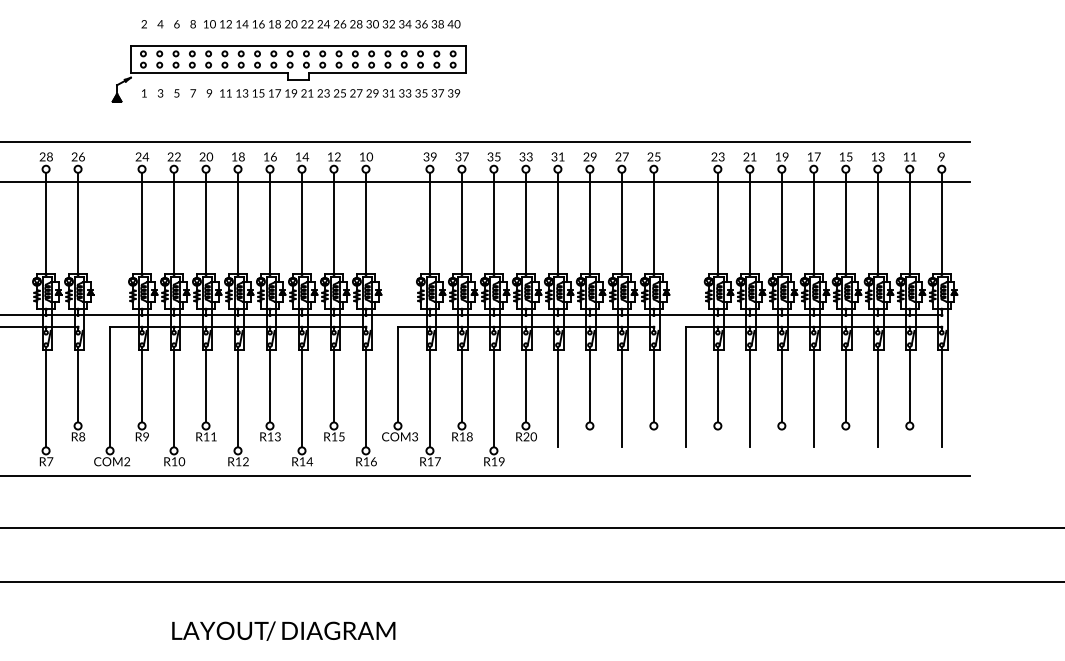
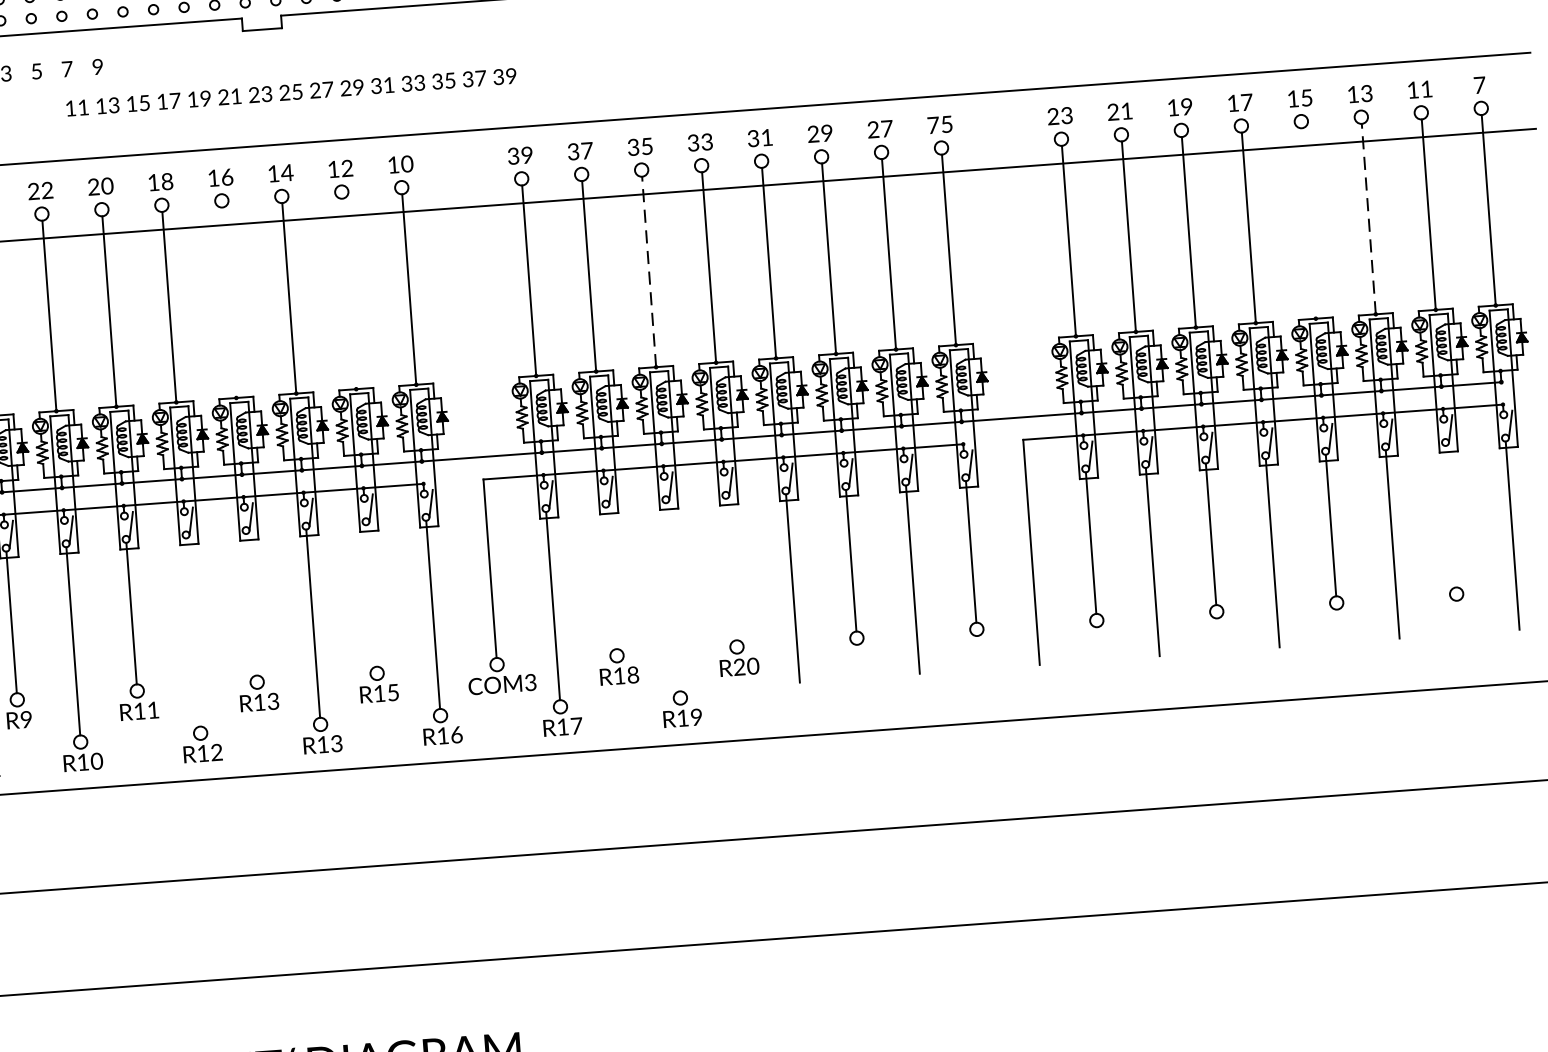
text: (340, 93) -> (292, 92), moved
text: (650, 156) -> (933, 124), 25 -> 75
text: (941, 156) -> (1478, 84), 9 -> 7
line: (270, 223) -> (230, 302), removed
line: (334, 223) -> (350, 293), removed
line: (493, 223) -> (648, 271), solid -> dashed
line: (845, 223) -> (1308, 223), removed
line: (877, 223) -> (1368, 218), solid -> dashed
line: (270, 384) -> (252, 604), removed
line: (334, 384) -> (372, 595), removed
line: (461, 384) -> (610, 578), removed
line: (525, 384) -> (730, 569), removed
line: (909, 384) -> (1450, 516), removed
line: (238, 397) -> (194, 633), removed
line: (493, 397) -> (672, 597), removed
text: (309, 461) -> (336, 743), R14 -> R13

